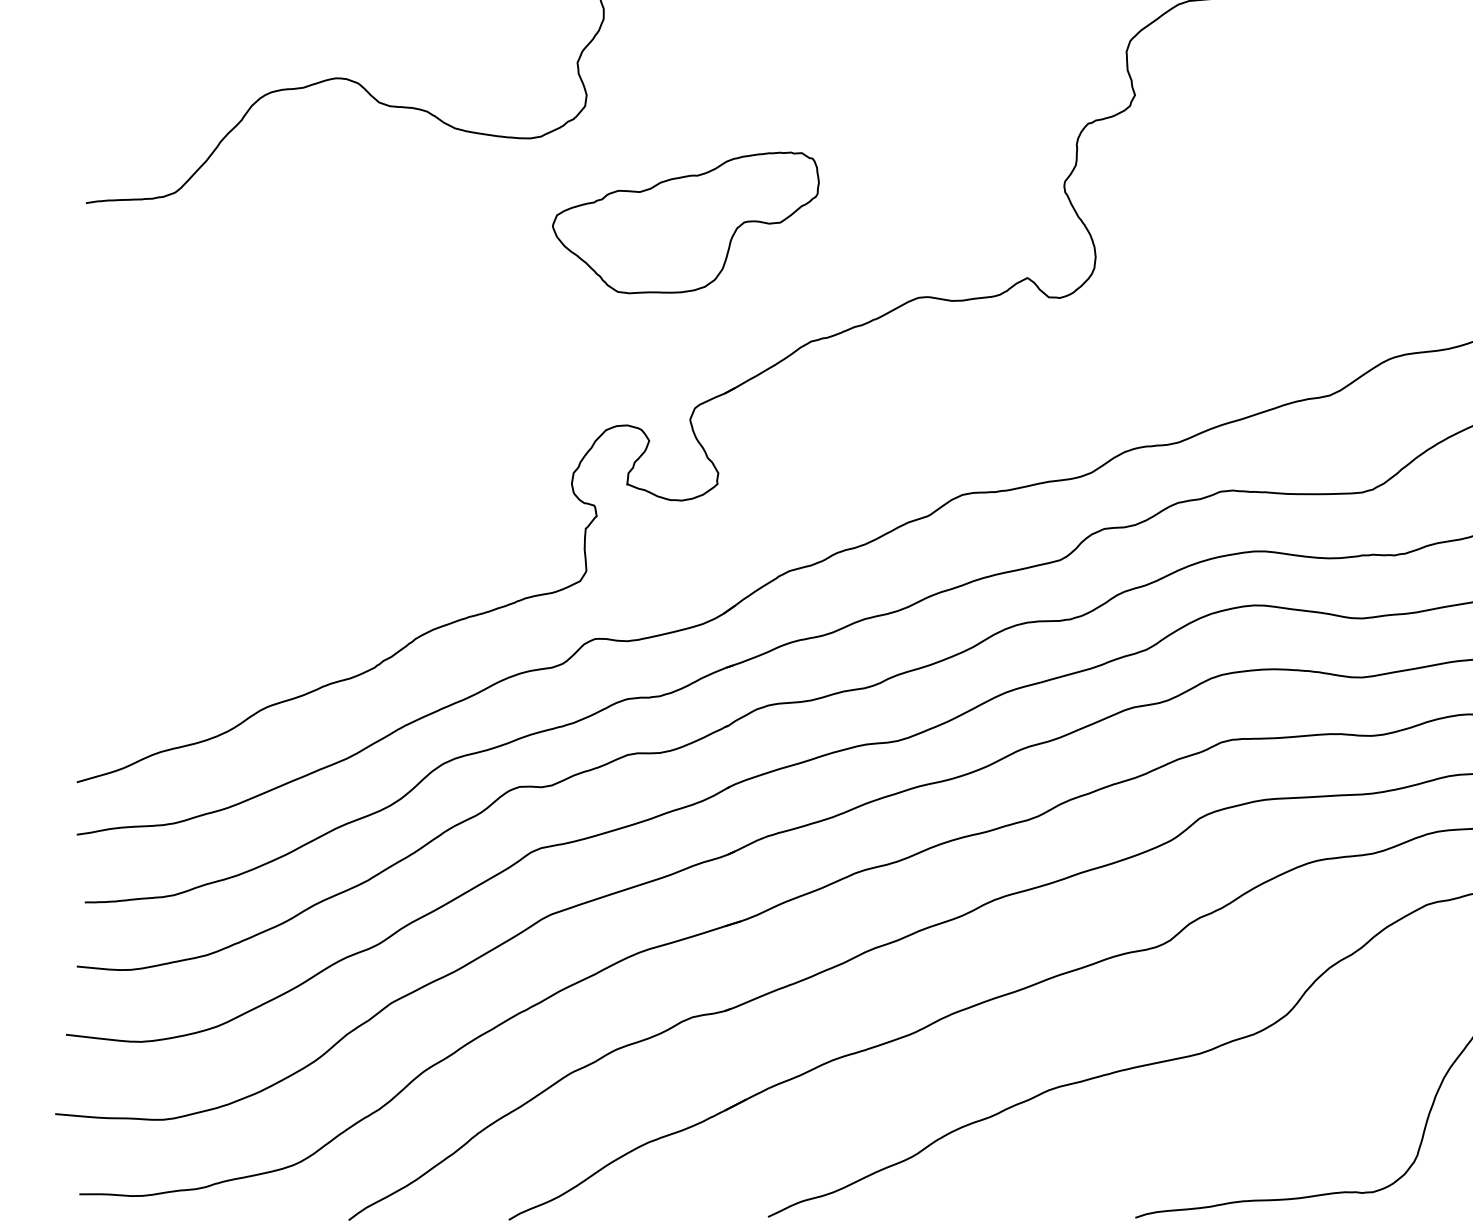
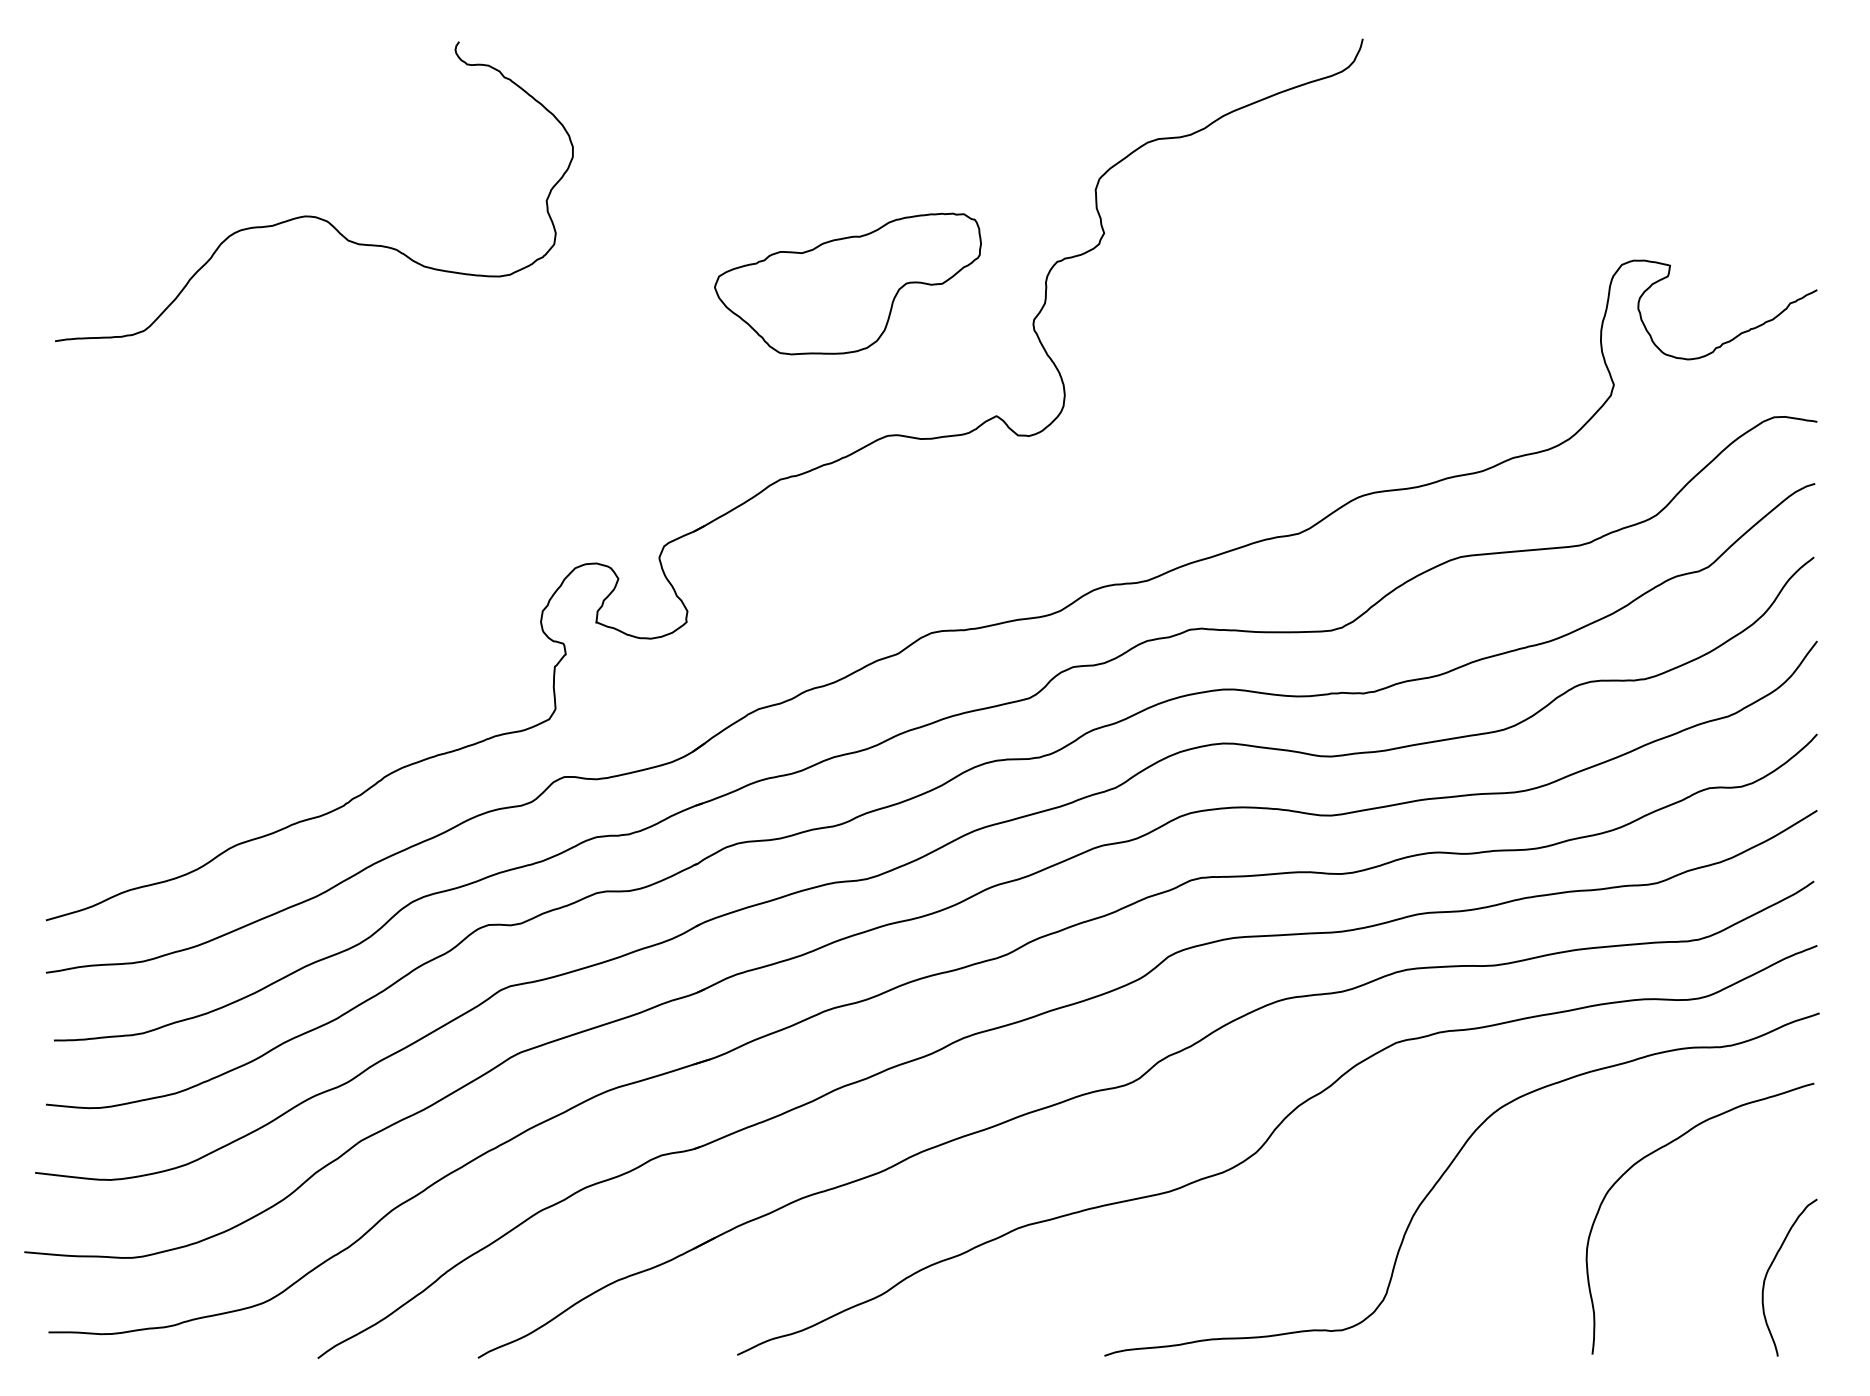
part: (685, 222) -> (847, 283), moved

